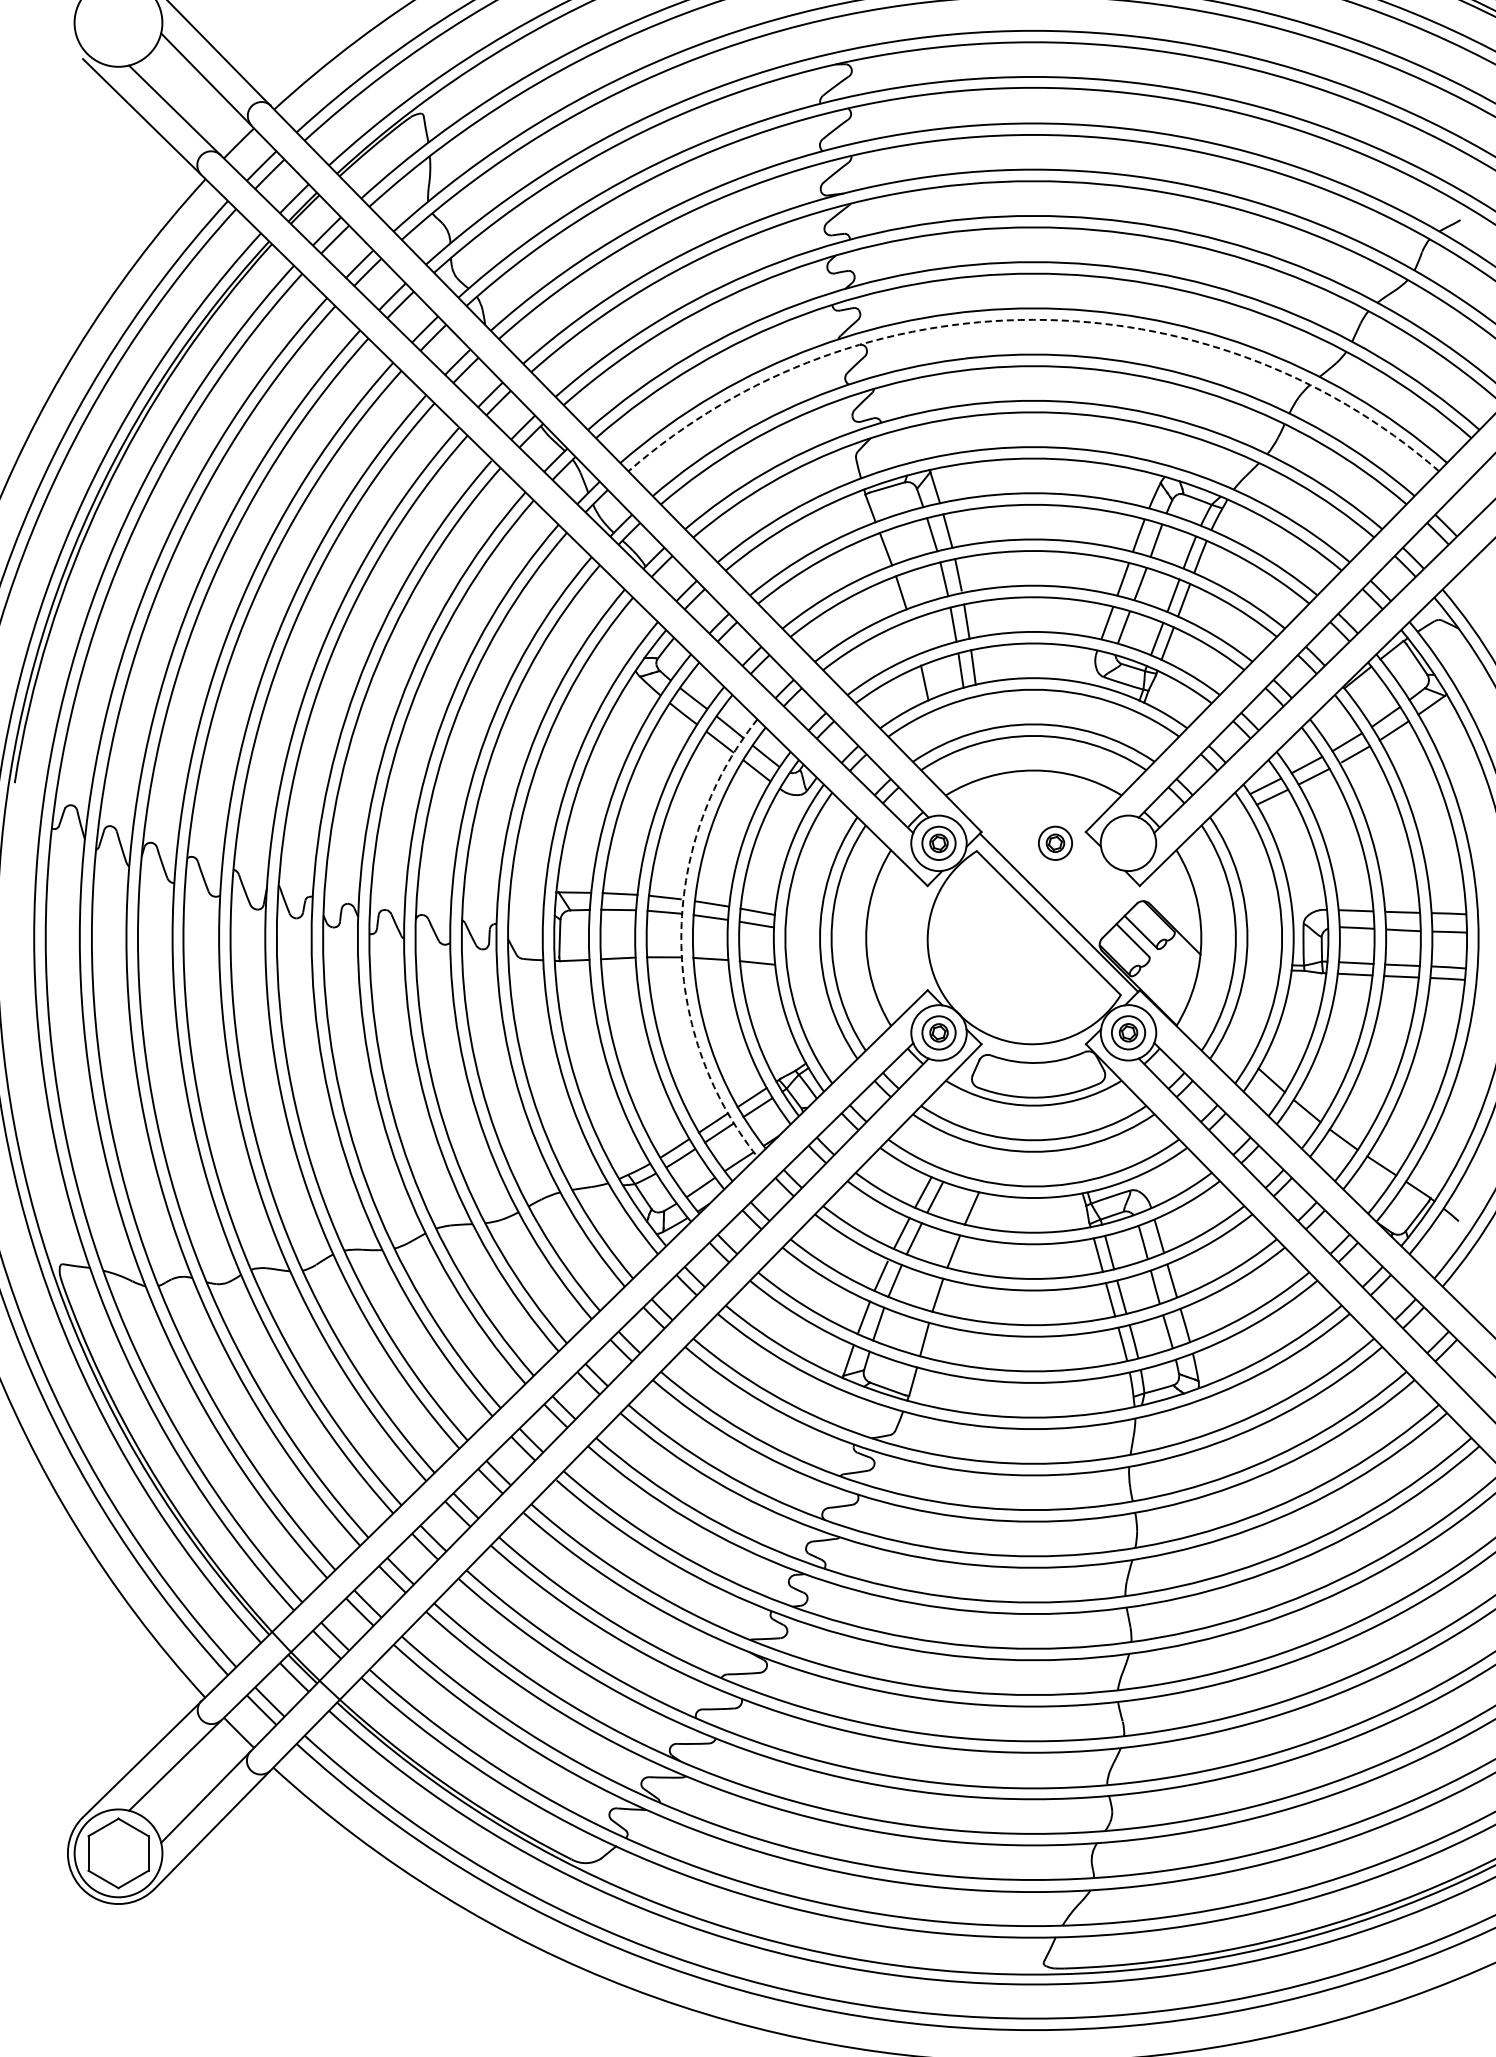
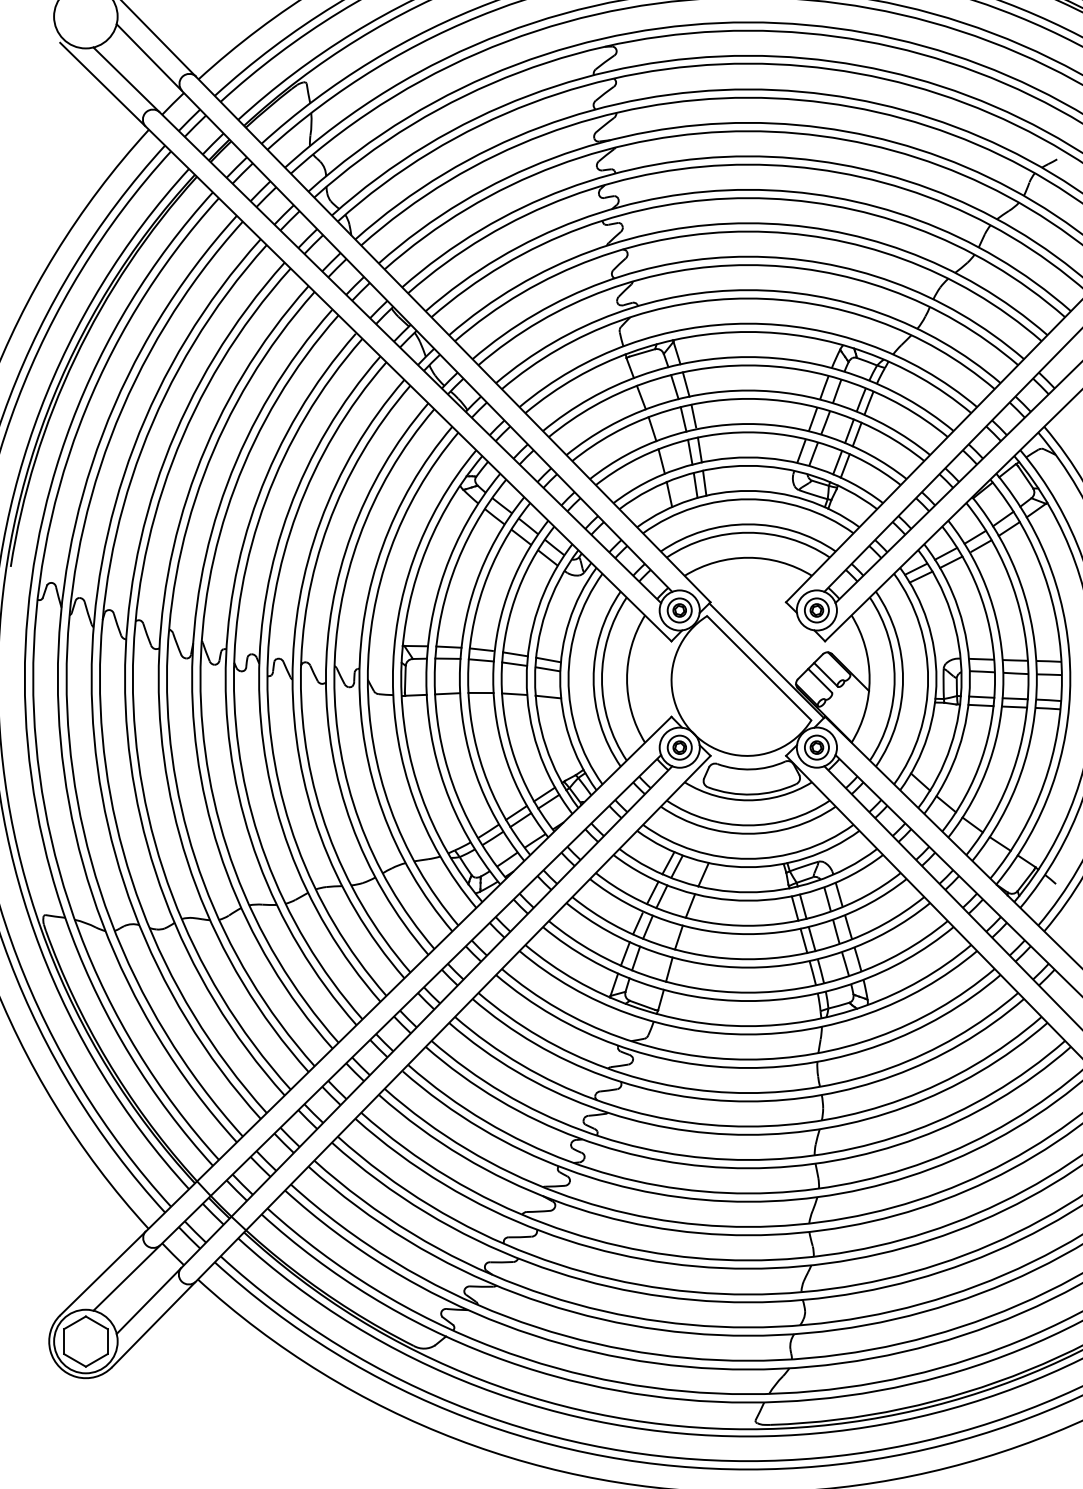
arc: (1033, 319) -> (748, 231), dashed -> solid
line: (913, 637) -> (661, 461), added
part: (1055, 842) -> (816, 609), moved
arc: (681, 938) -> (493, 679), dashed -> solid

